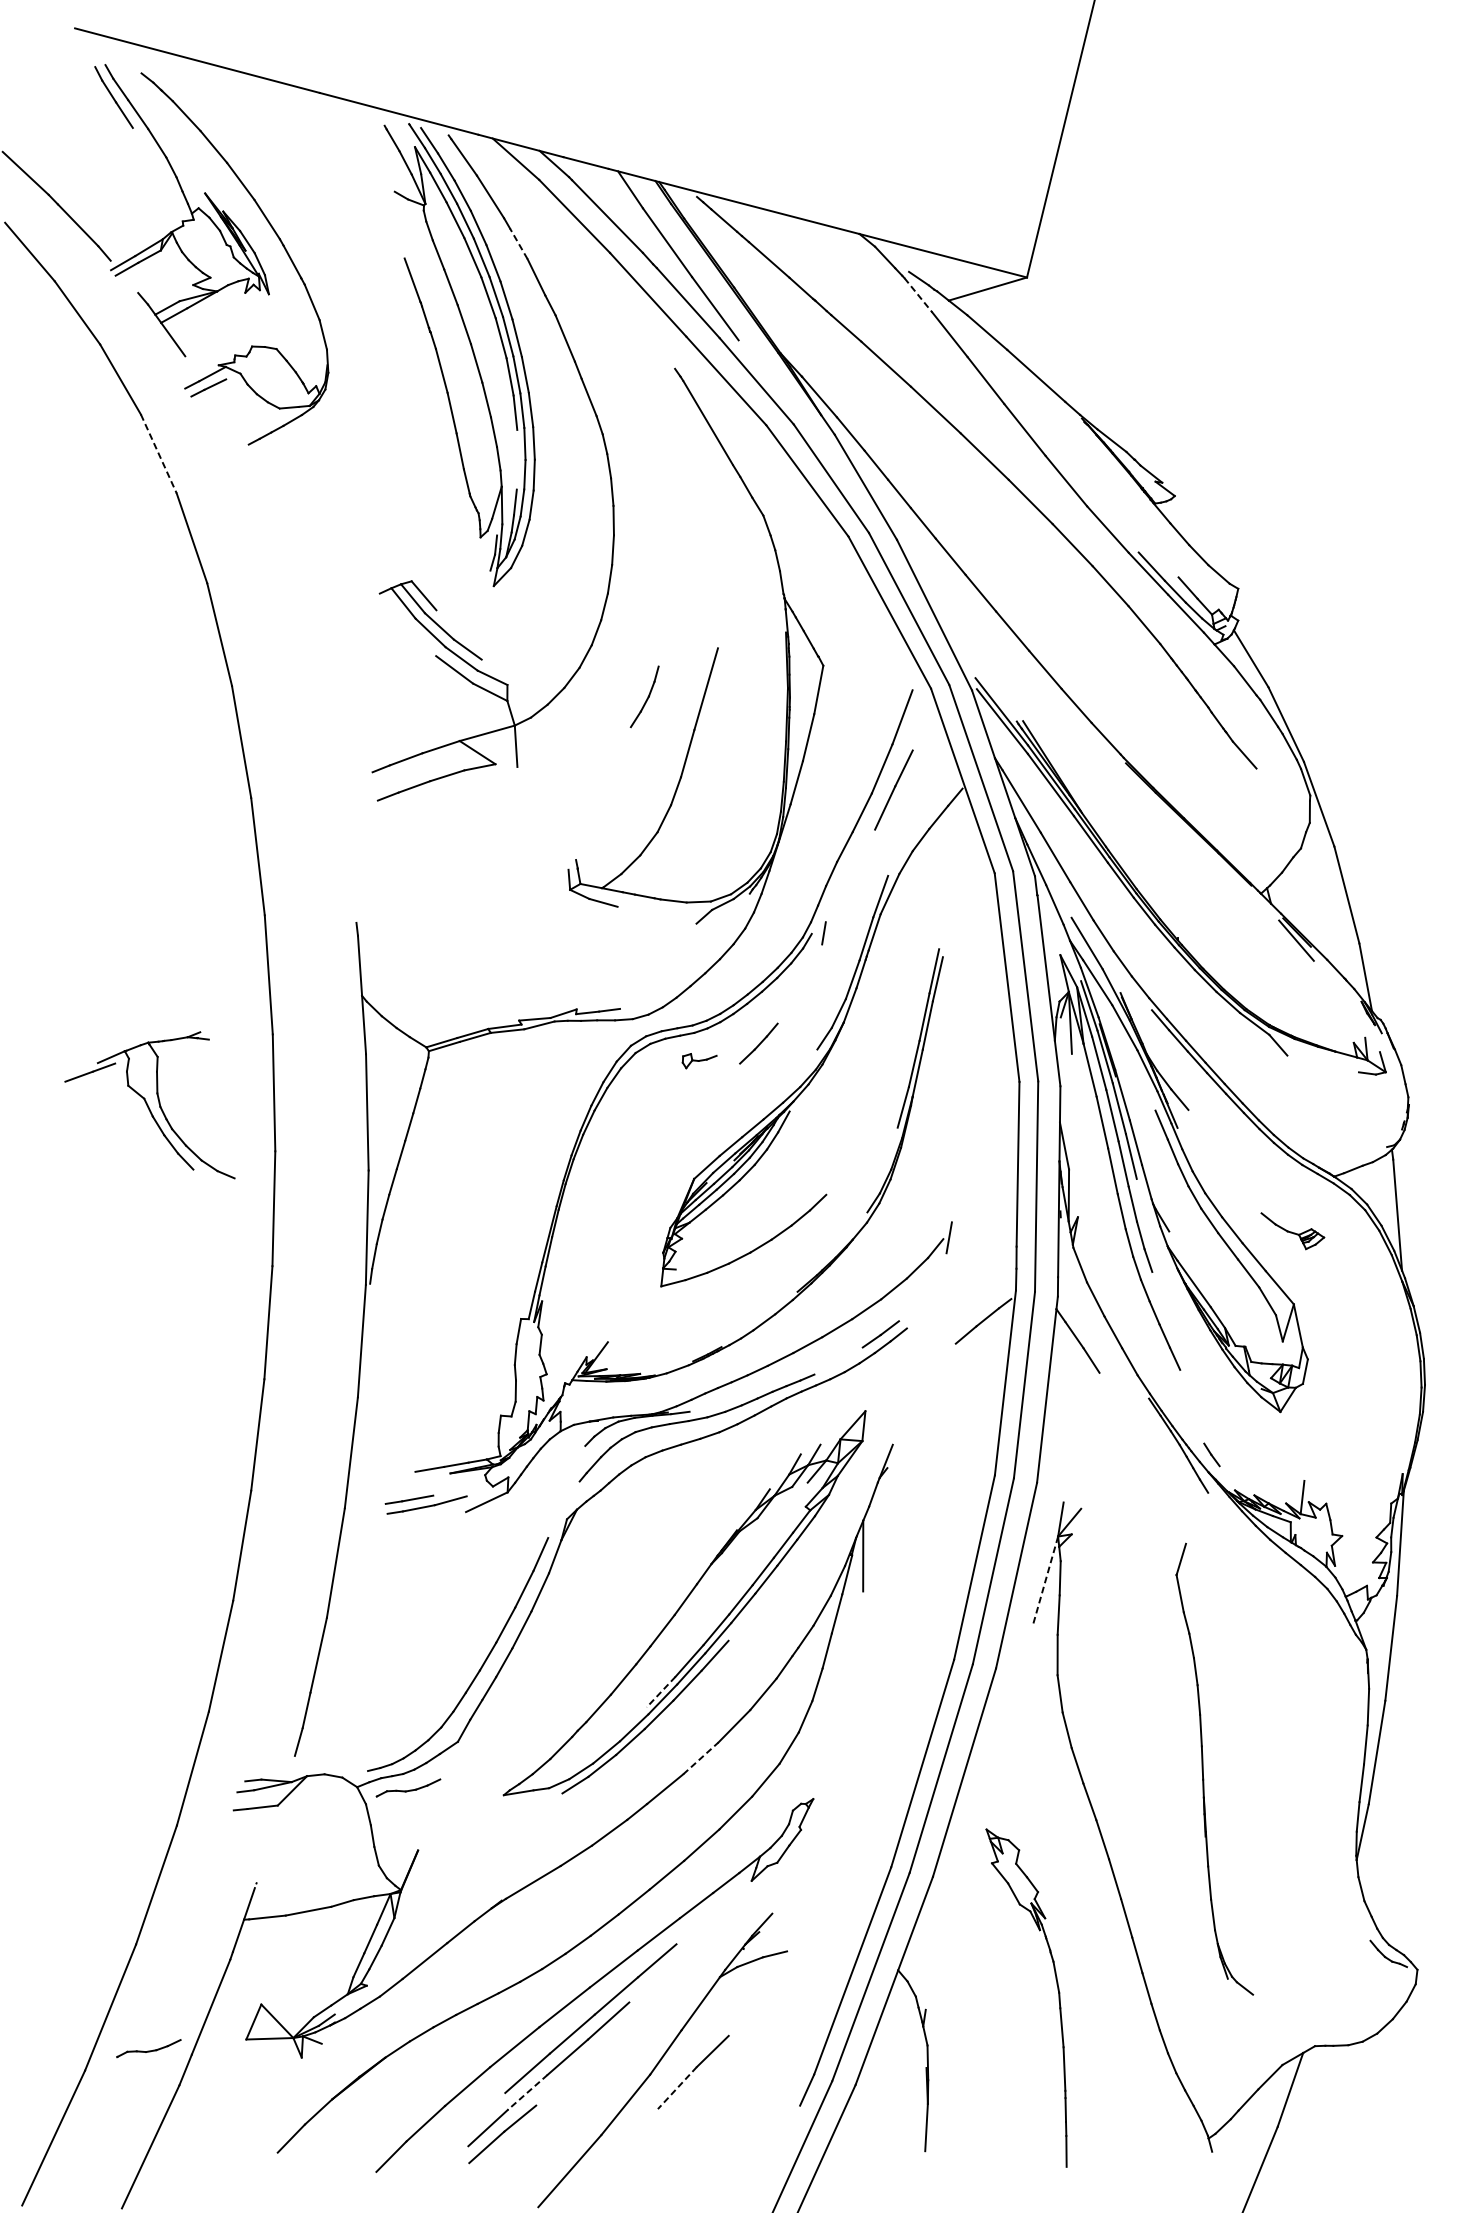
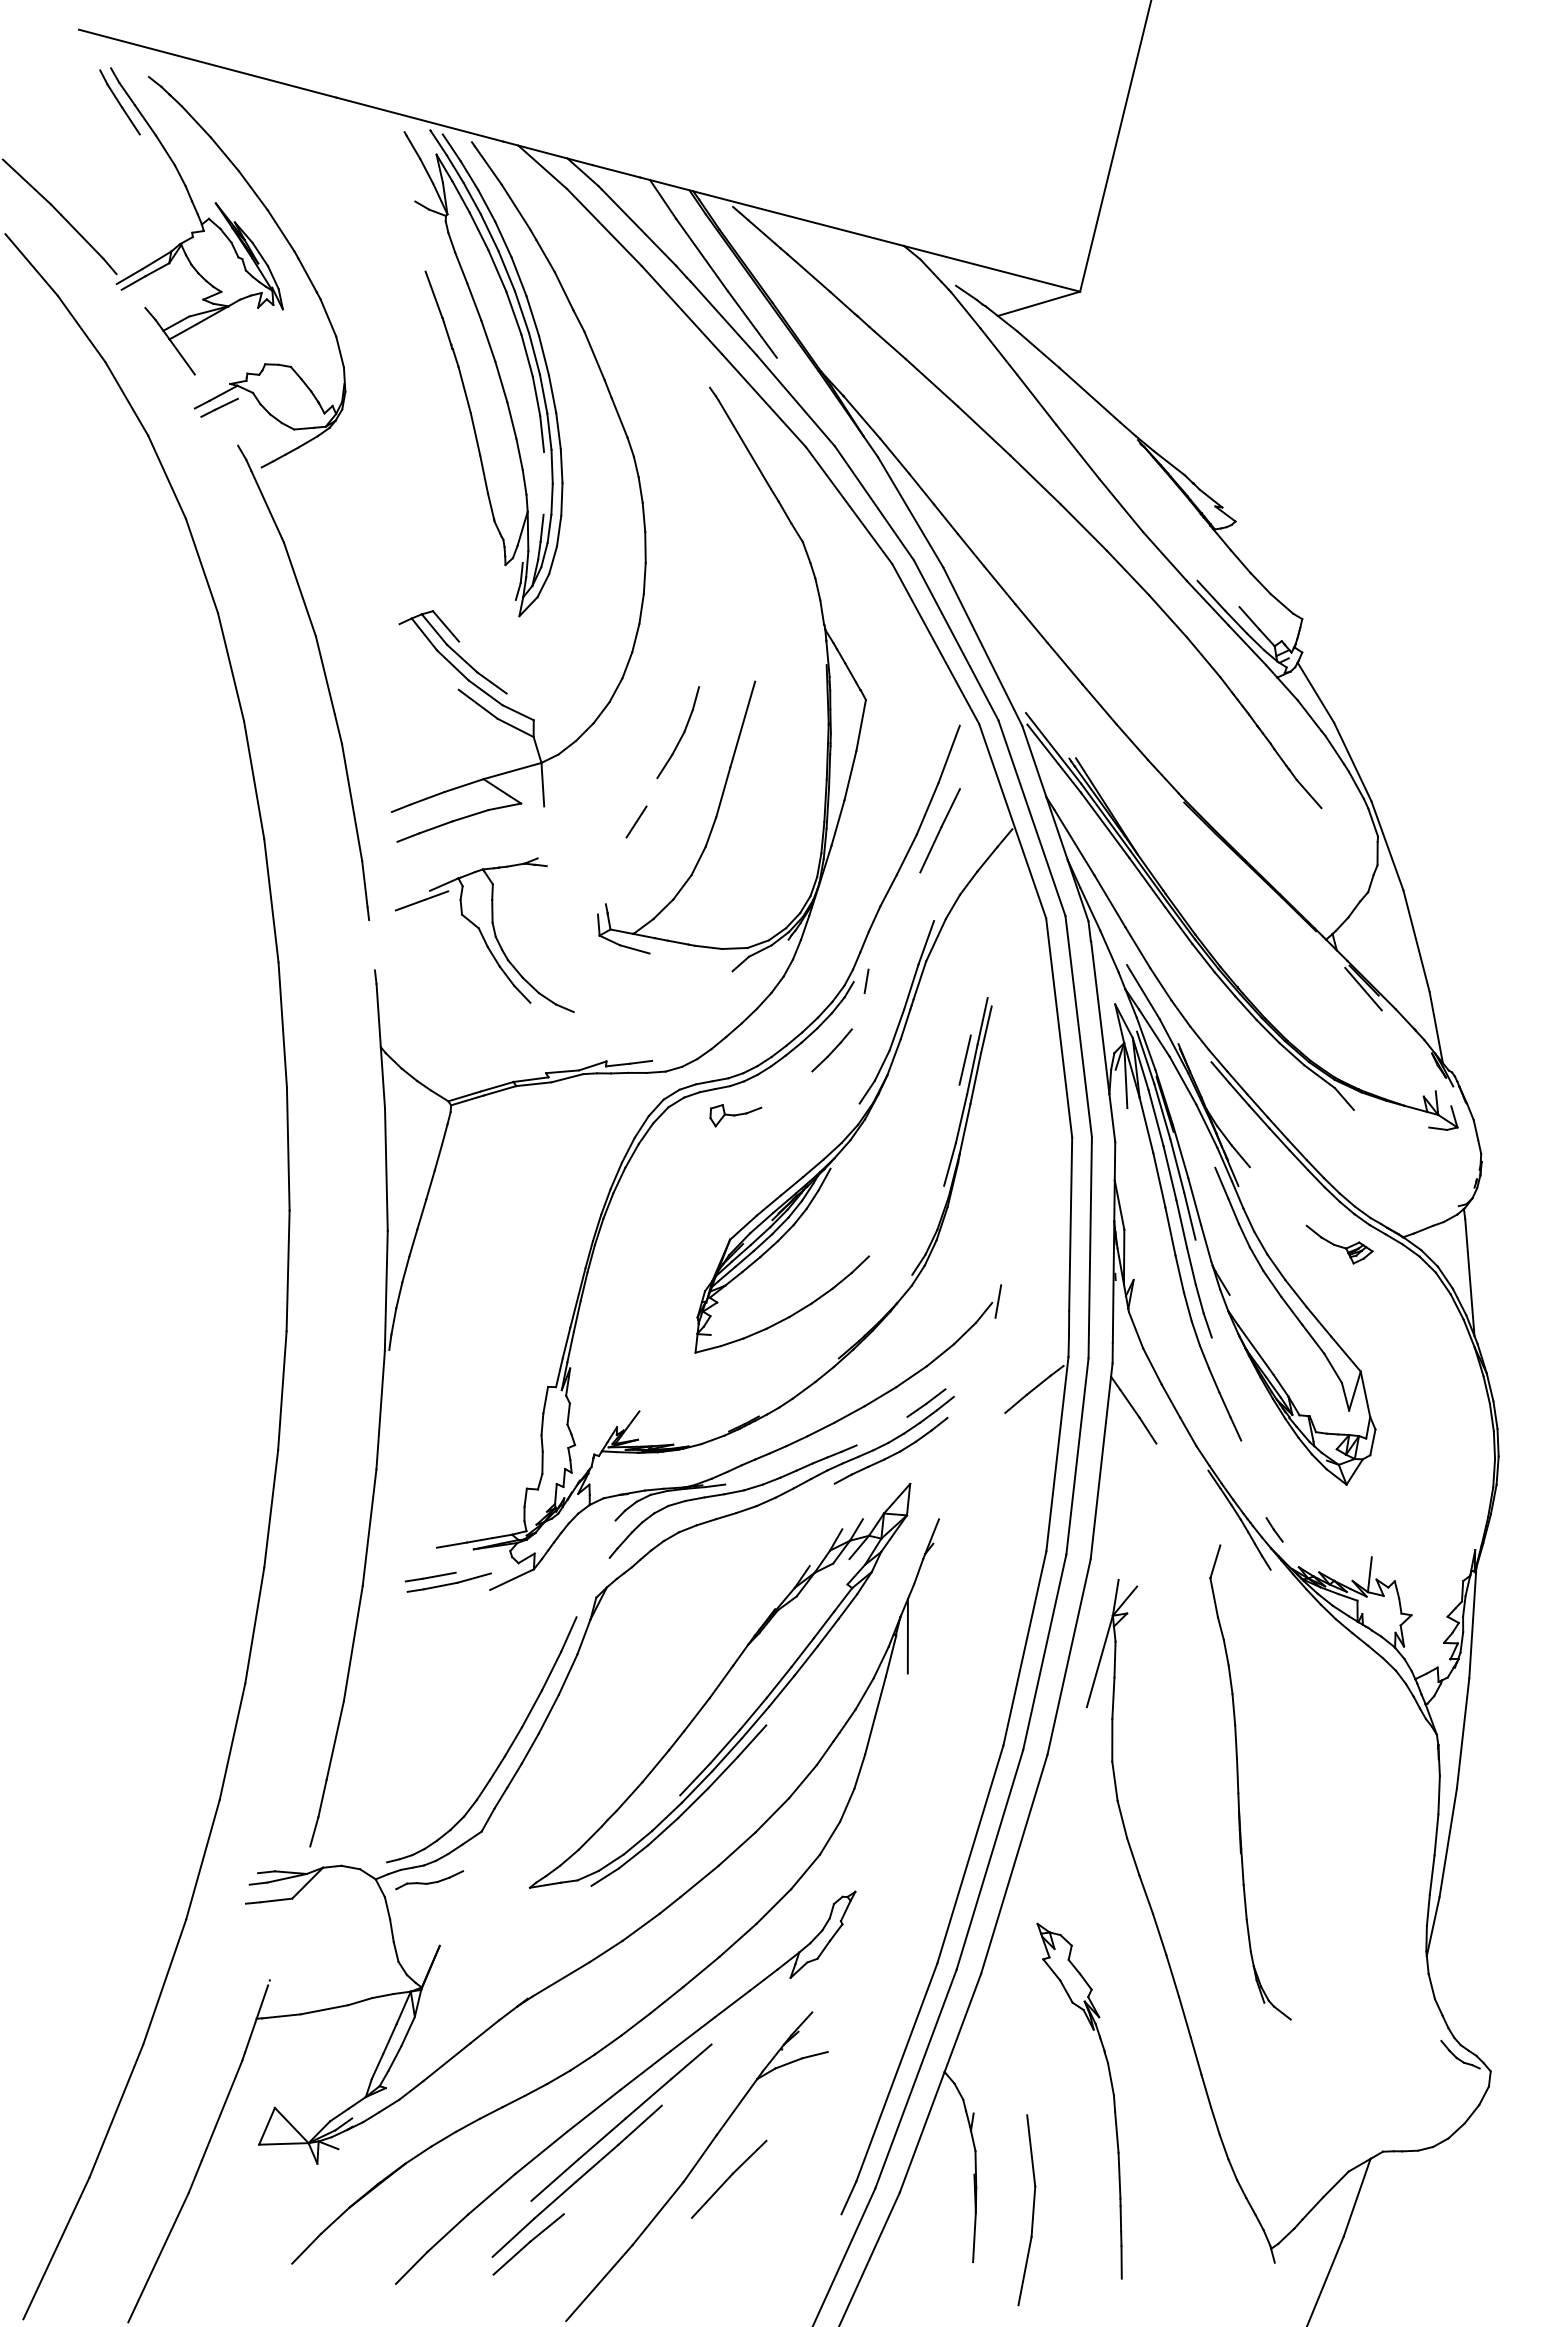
line: (518, 244) -> (545, 256), dashed -> solid
line: (918, 295) -> (966, 310), dashed -> solid
line: (159, 454) -> (167, 477), dashed -> solid
part: (308, 643) -> (324, 676), added
part: (644, 696) -> (677, 732), size x1.43
line: (605, 781) -> (636, 821), added
line: (917, 1007) -> (964, 1059), added
part: (758, 1043) -> (831, 1050), moved
part: (699, 1060) -> (735, 1115), size x1.43
part: (149, 1104) -> (484, 934), moved
part: (1292, 1231) -> (1339, 1244), moved
part: (846, 1379) -> (890, 1450), added
line: (1045, 1580) -> (1099, 1661), dashed -> solid
line: (661, 1692) -> (695, 1779), dashed -> solid
line: (701, 1758) -> (737, 1849), dashed -> solid
part: (1203, 1769) -> (1238, 1782), moved
part: (148, 2048) -> (156, 2154), removed
line: (677, 2088) -> (712, 2196), dashed -> solid
line: (528, 2092) -> (555, 2200), dashed -> solid
part: (976, 2102) -> (1026, 2210), added

